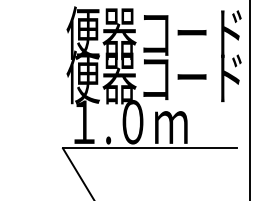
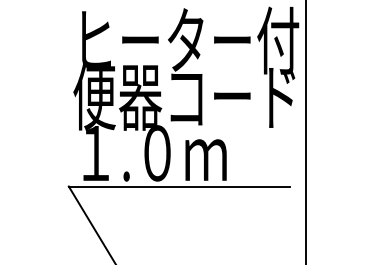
text: (155, 33) -> (186, 40), 便器コード -> ヒーター付

